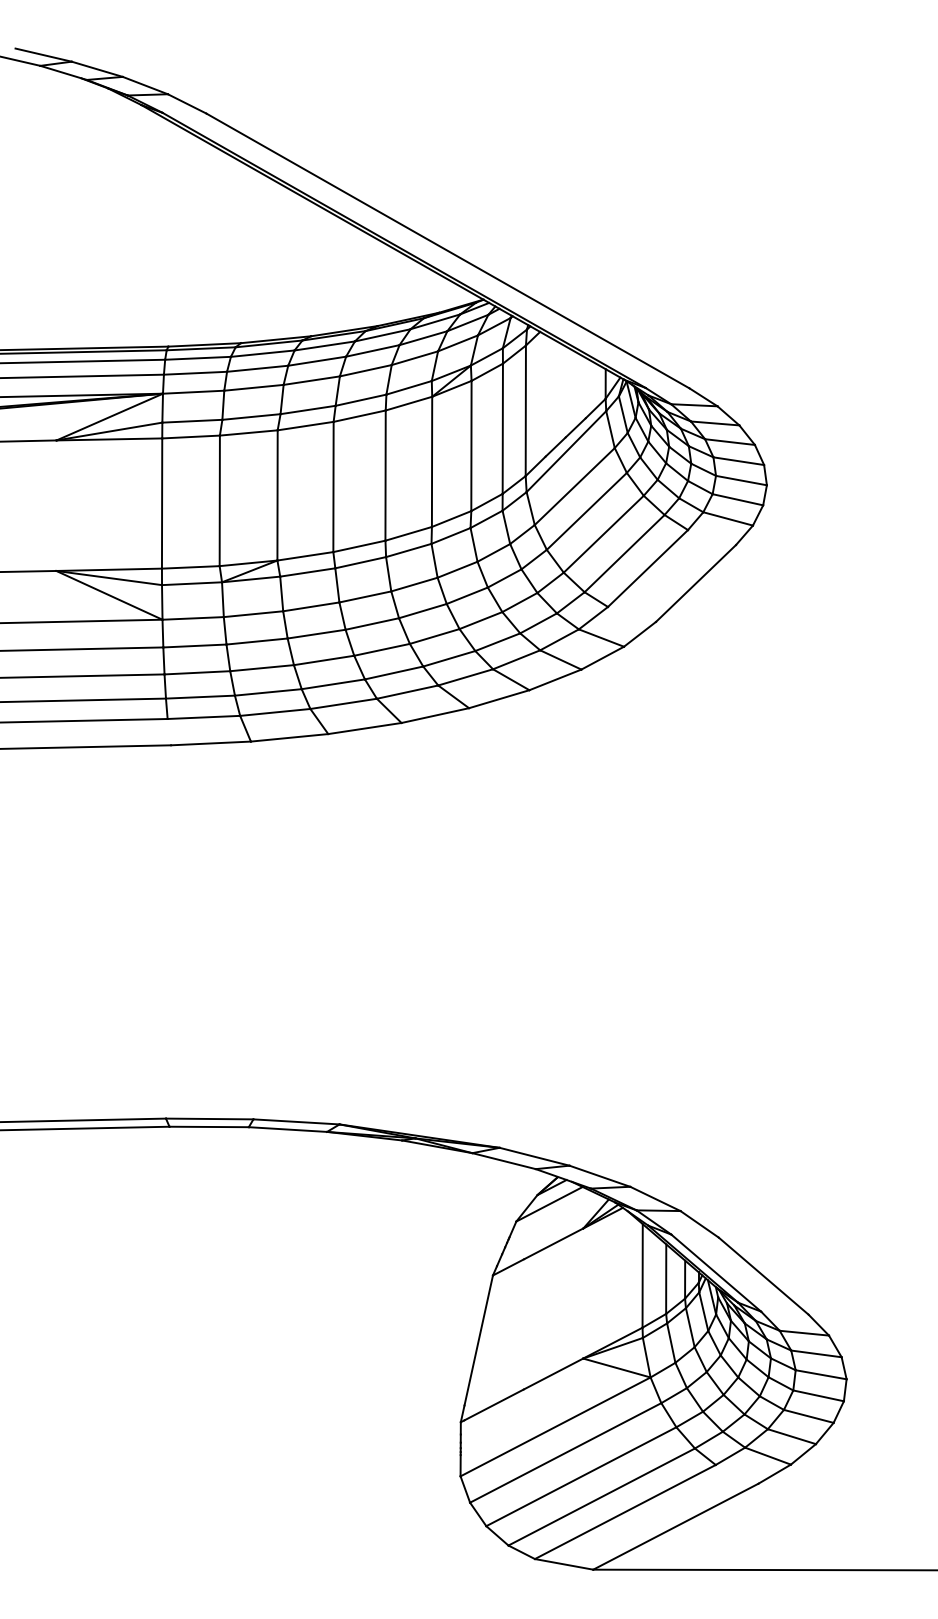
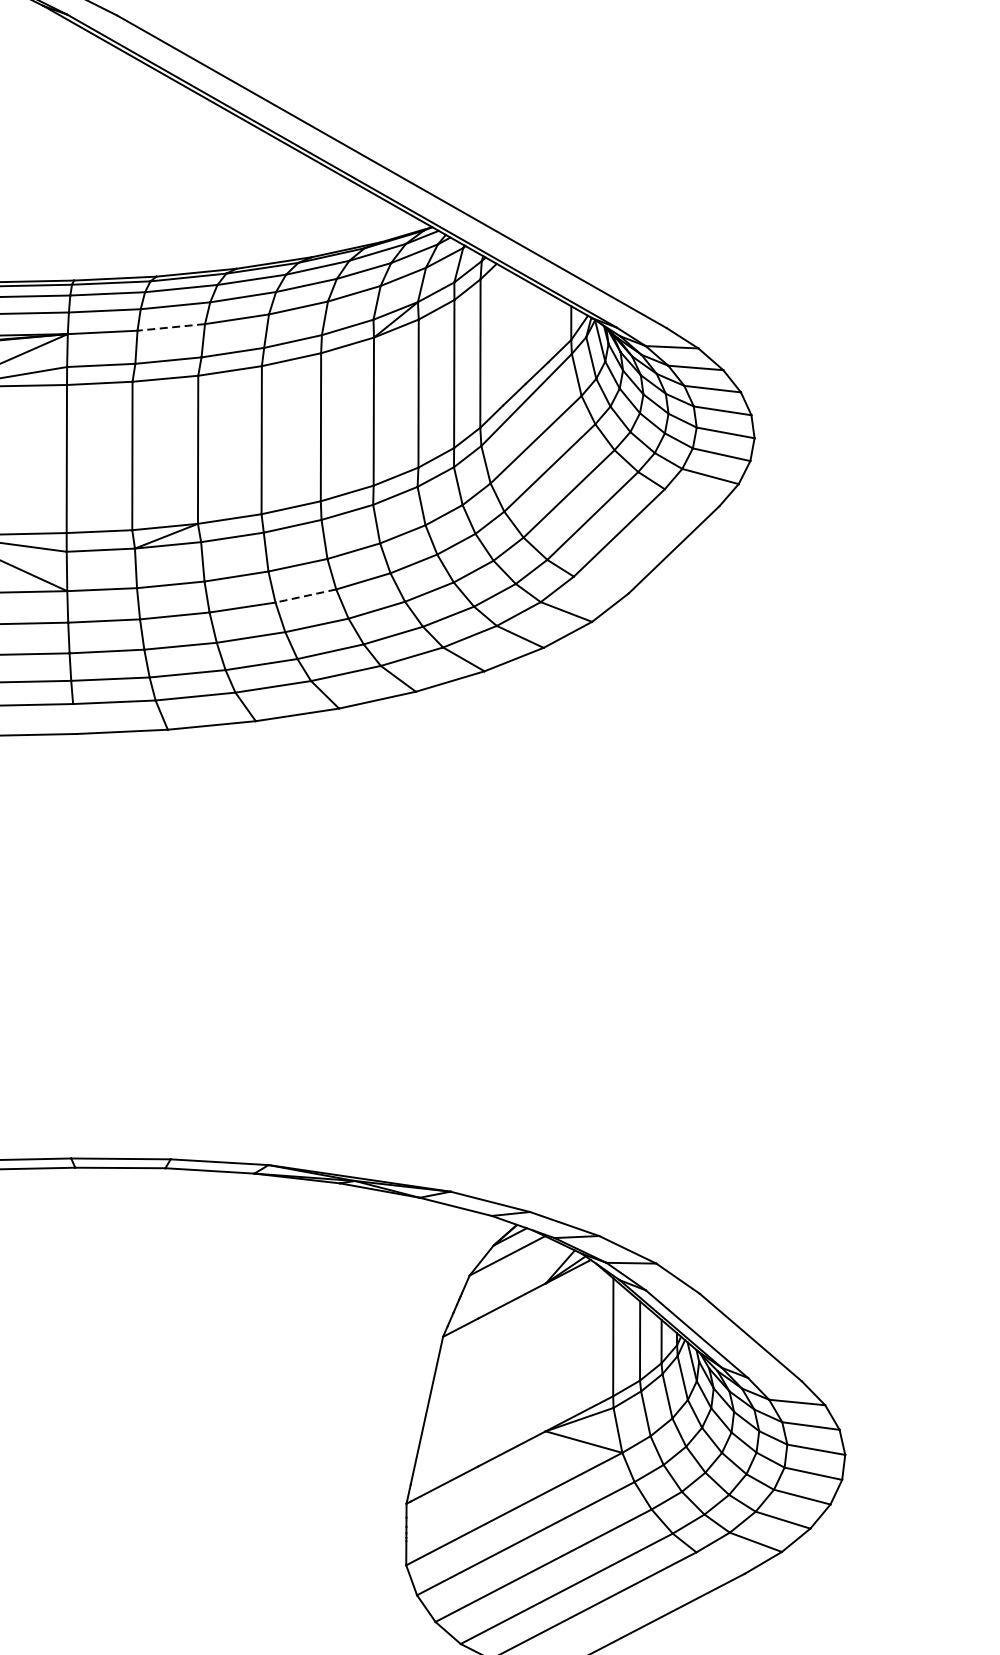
line: (253, 387) -> (170, 327), solid -> dashed
line: (371, 624) -> (304, 596), solid -> dashed

